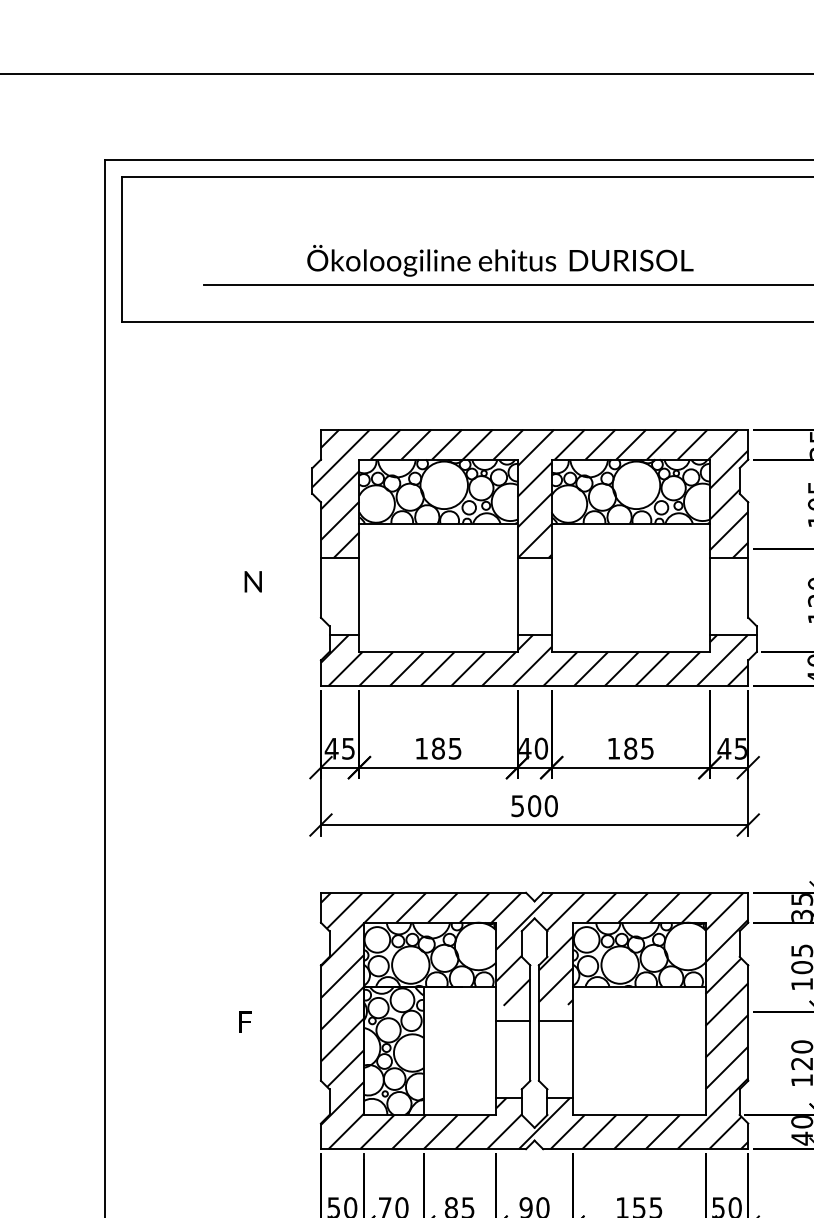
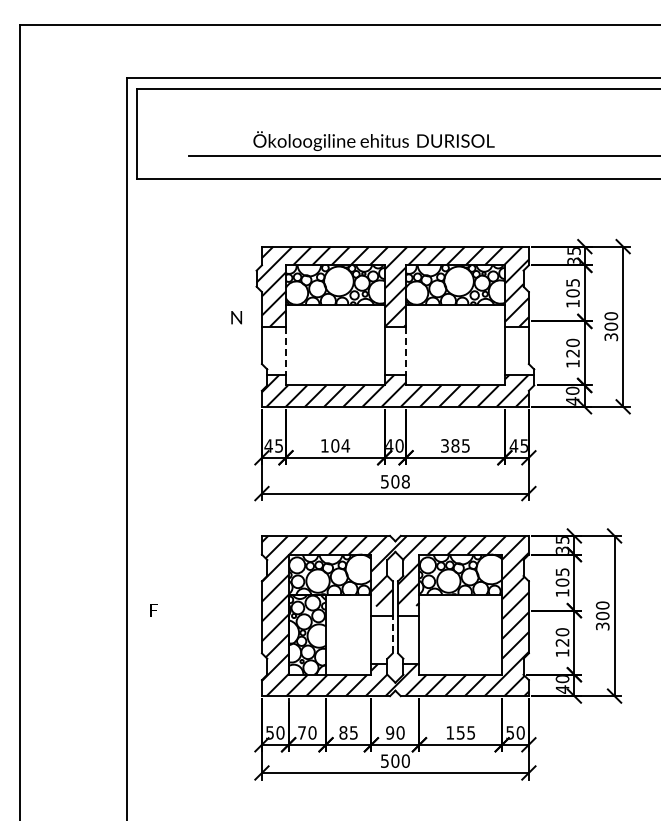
text: (253, 581) -> (236, 317), moved
line: (358, 597) -> (285, 351), solid -> dashed
line: (552, 597) -> (406, 351), solid -> dashed
text: (446, 748) -> (340, 445), 185 -> 104
text: (613, 748) -> (444, 445), 185 -> 385
text: (550, 805) -> (405, 481), 500 -> 508
text: (244, 1021) -> (153, 610), moved
line: (529, 1050) -> (392, 634), solid -> dashed

